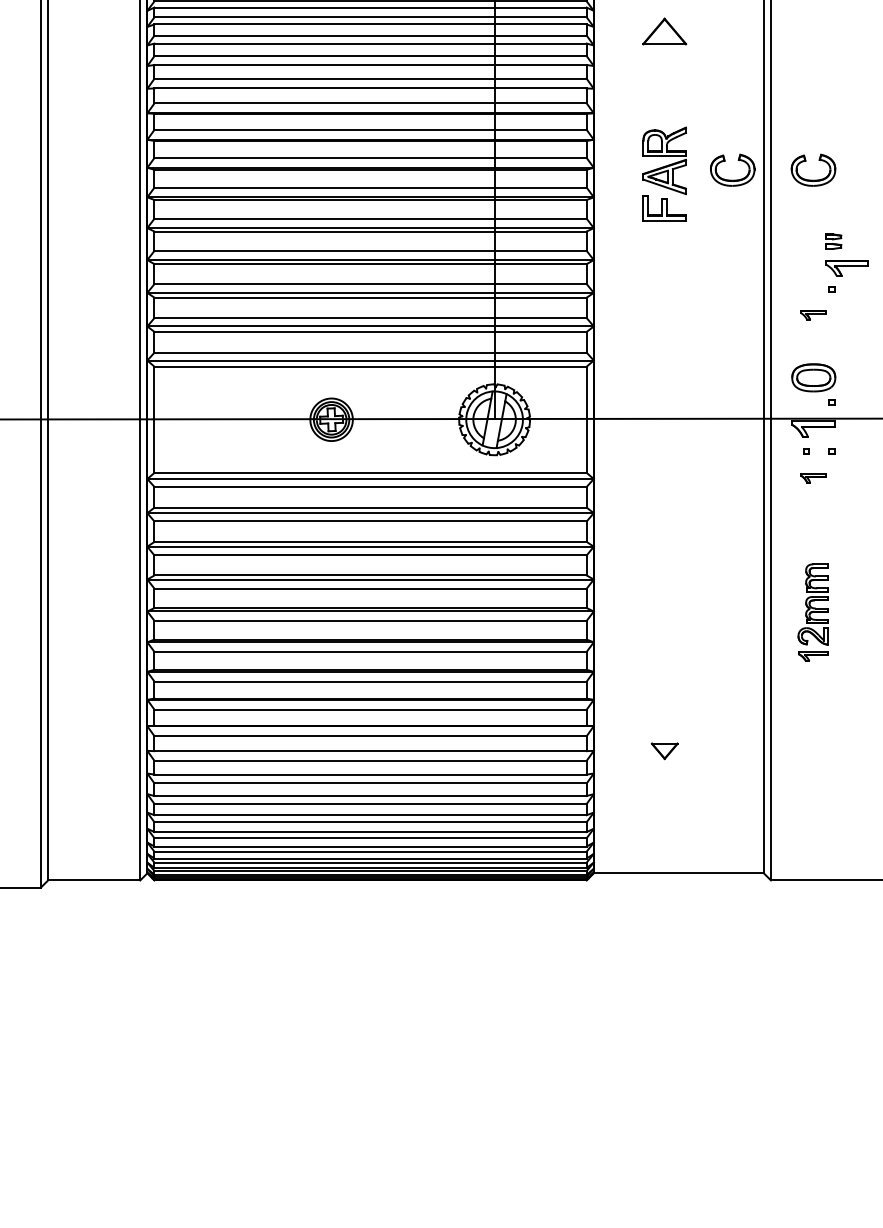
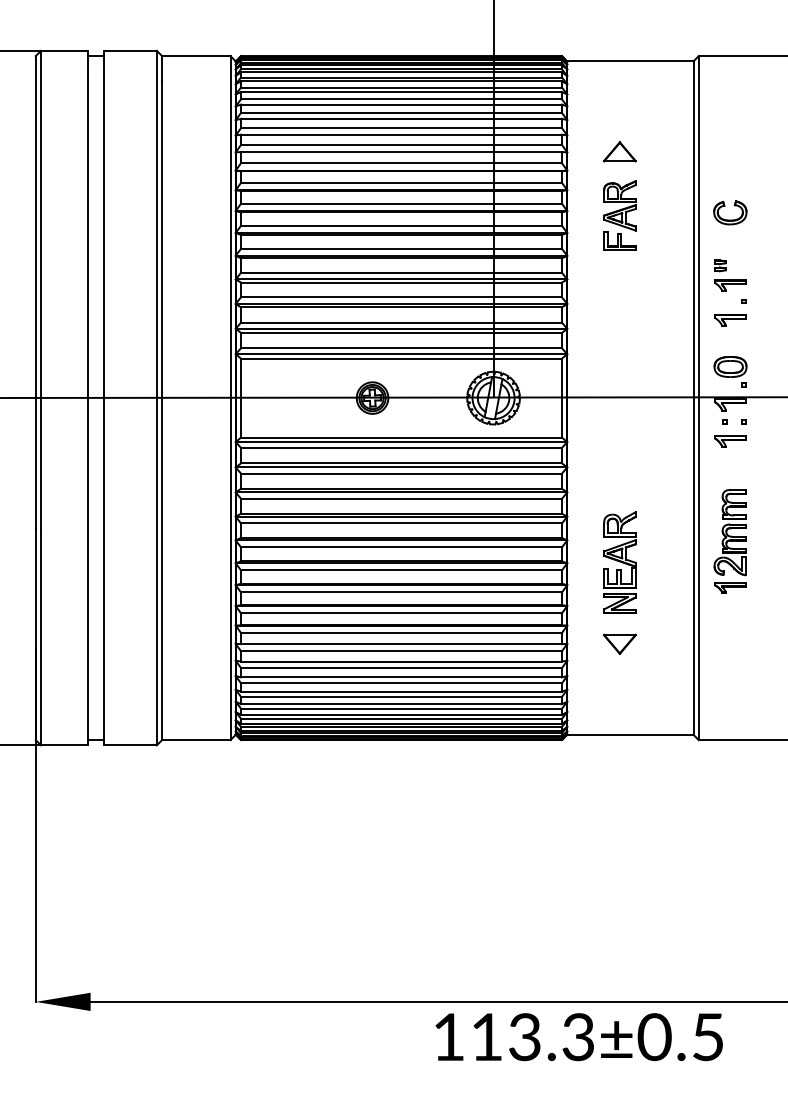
part: (664, 31) -> (619, 151), moved
part: (732, 179) -> (670, 219), removed
part: (847, 254) -> (730, 275), moved
part: (813, 315) -> (730, 320), size x1.67
part: (813, 478) -> (730, 441), size x1.67
part: (812, 612) -> (729, 541), size x1.43
part: (664, 641) -> (619, 562), added
part: (664, 750) -> (619, 643), size x1.67

